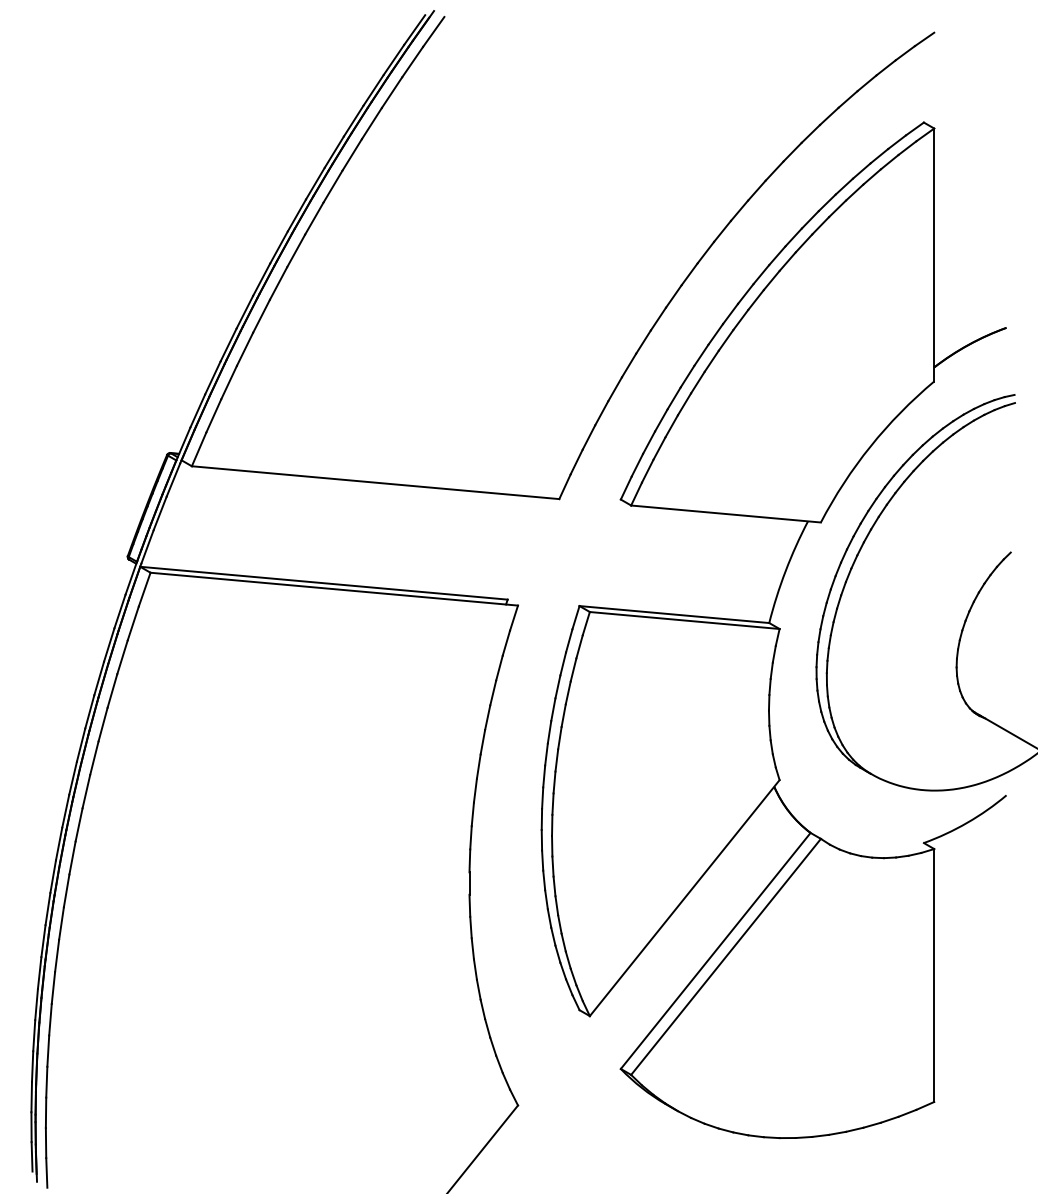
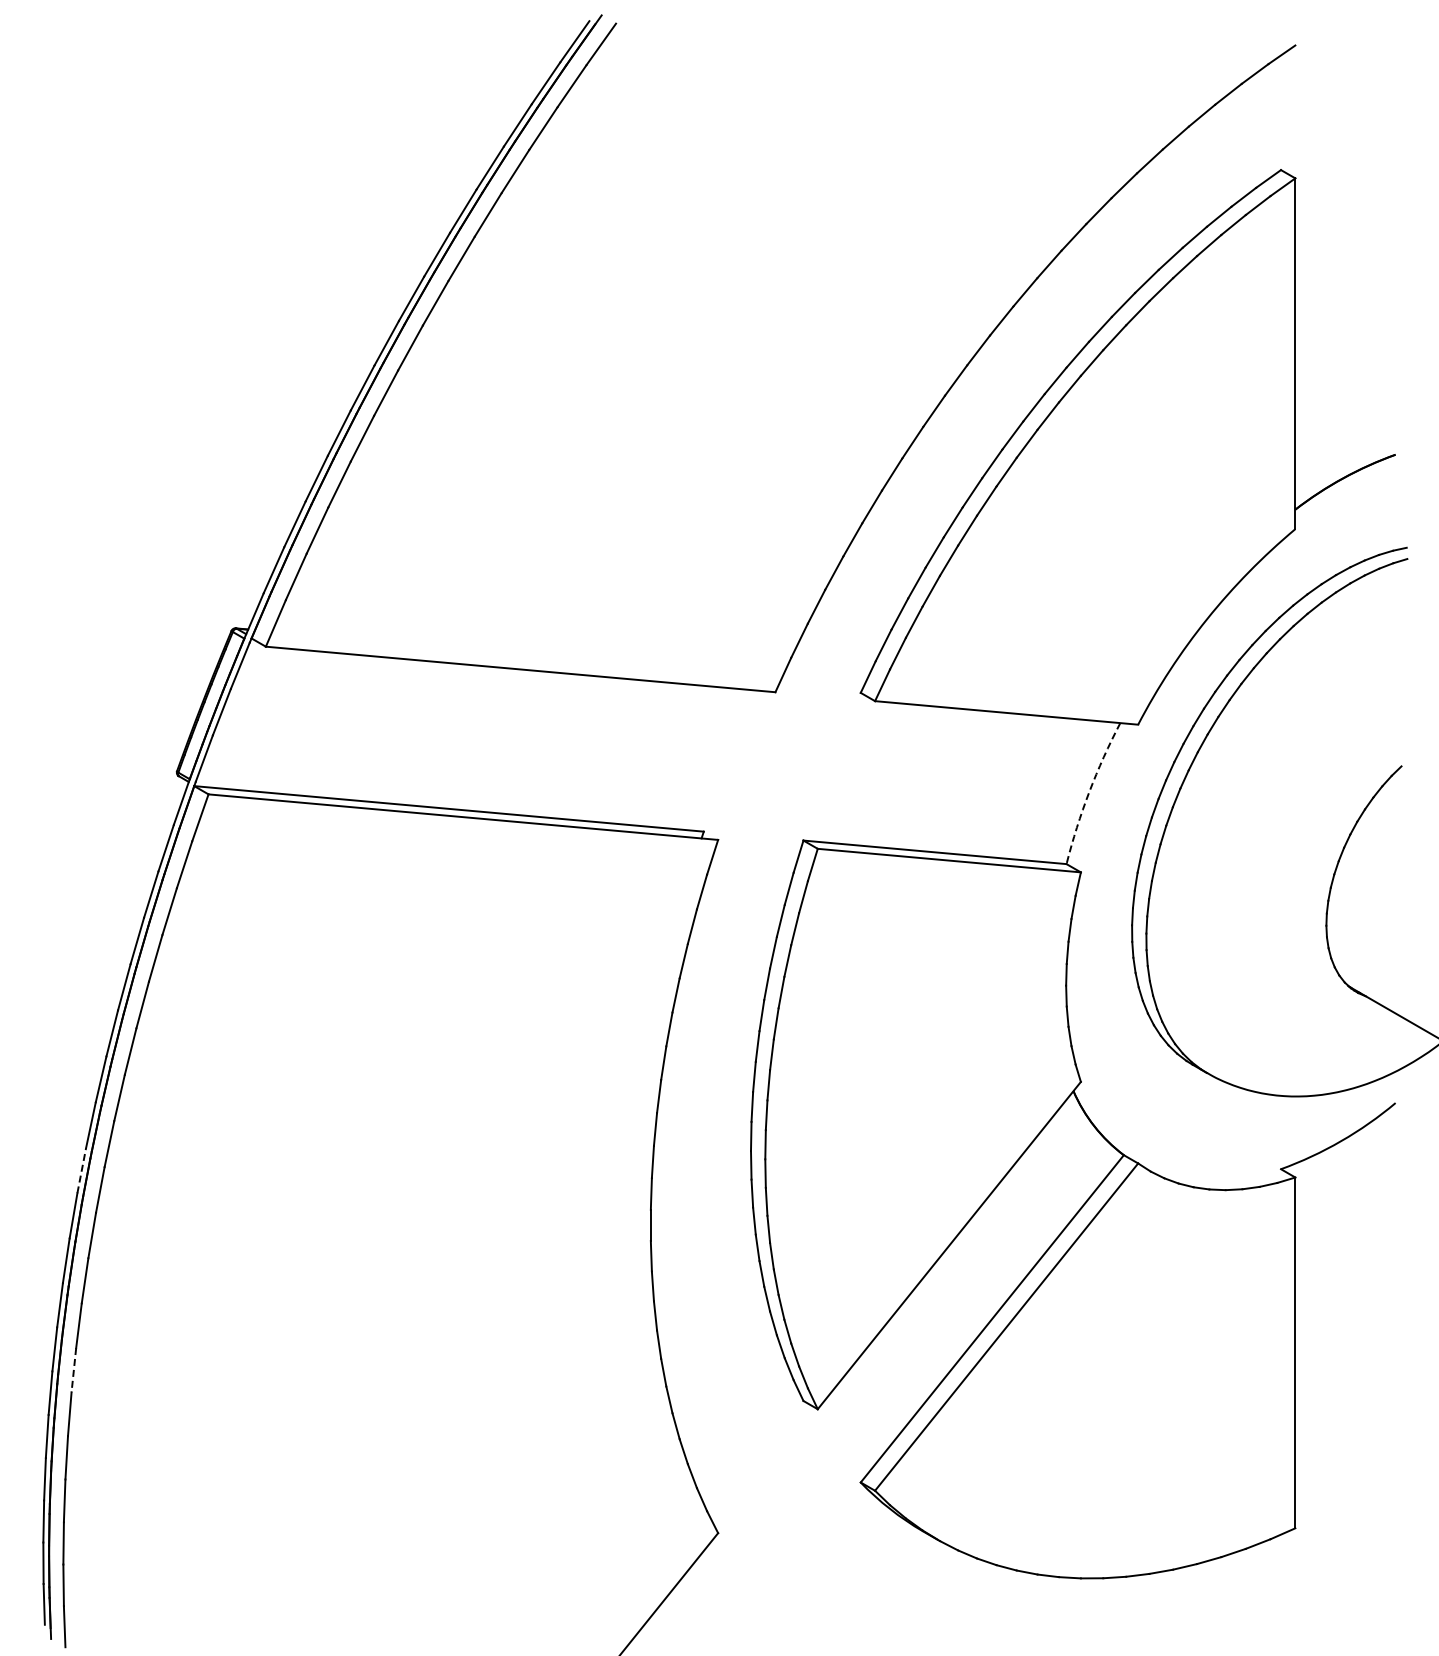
arc: (785, 571) -> (1089, 792), solid -> dashed
line: (58, 843) -> (81, 1170), solid -> dashed
line: (53, 988) -> (73, 1370), solid -> dashed

